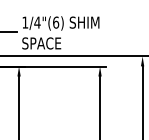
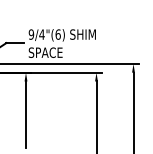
text: (25, 22) -> (31, 34), 1/4"(6) -> 9/4"(6)

